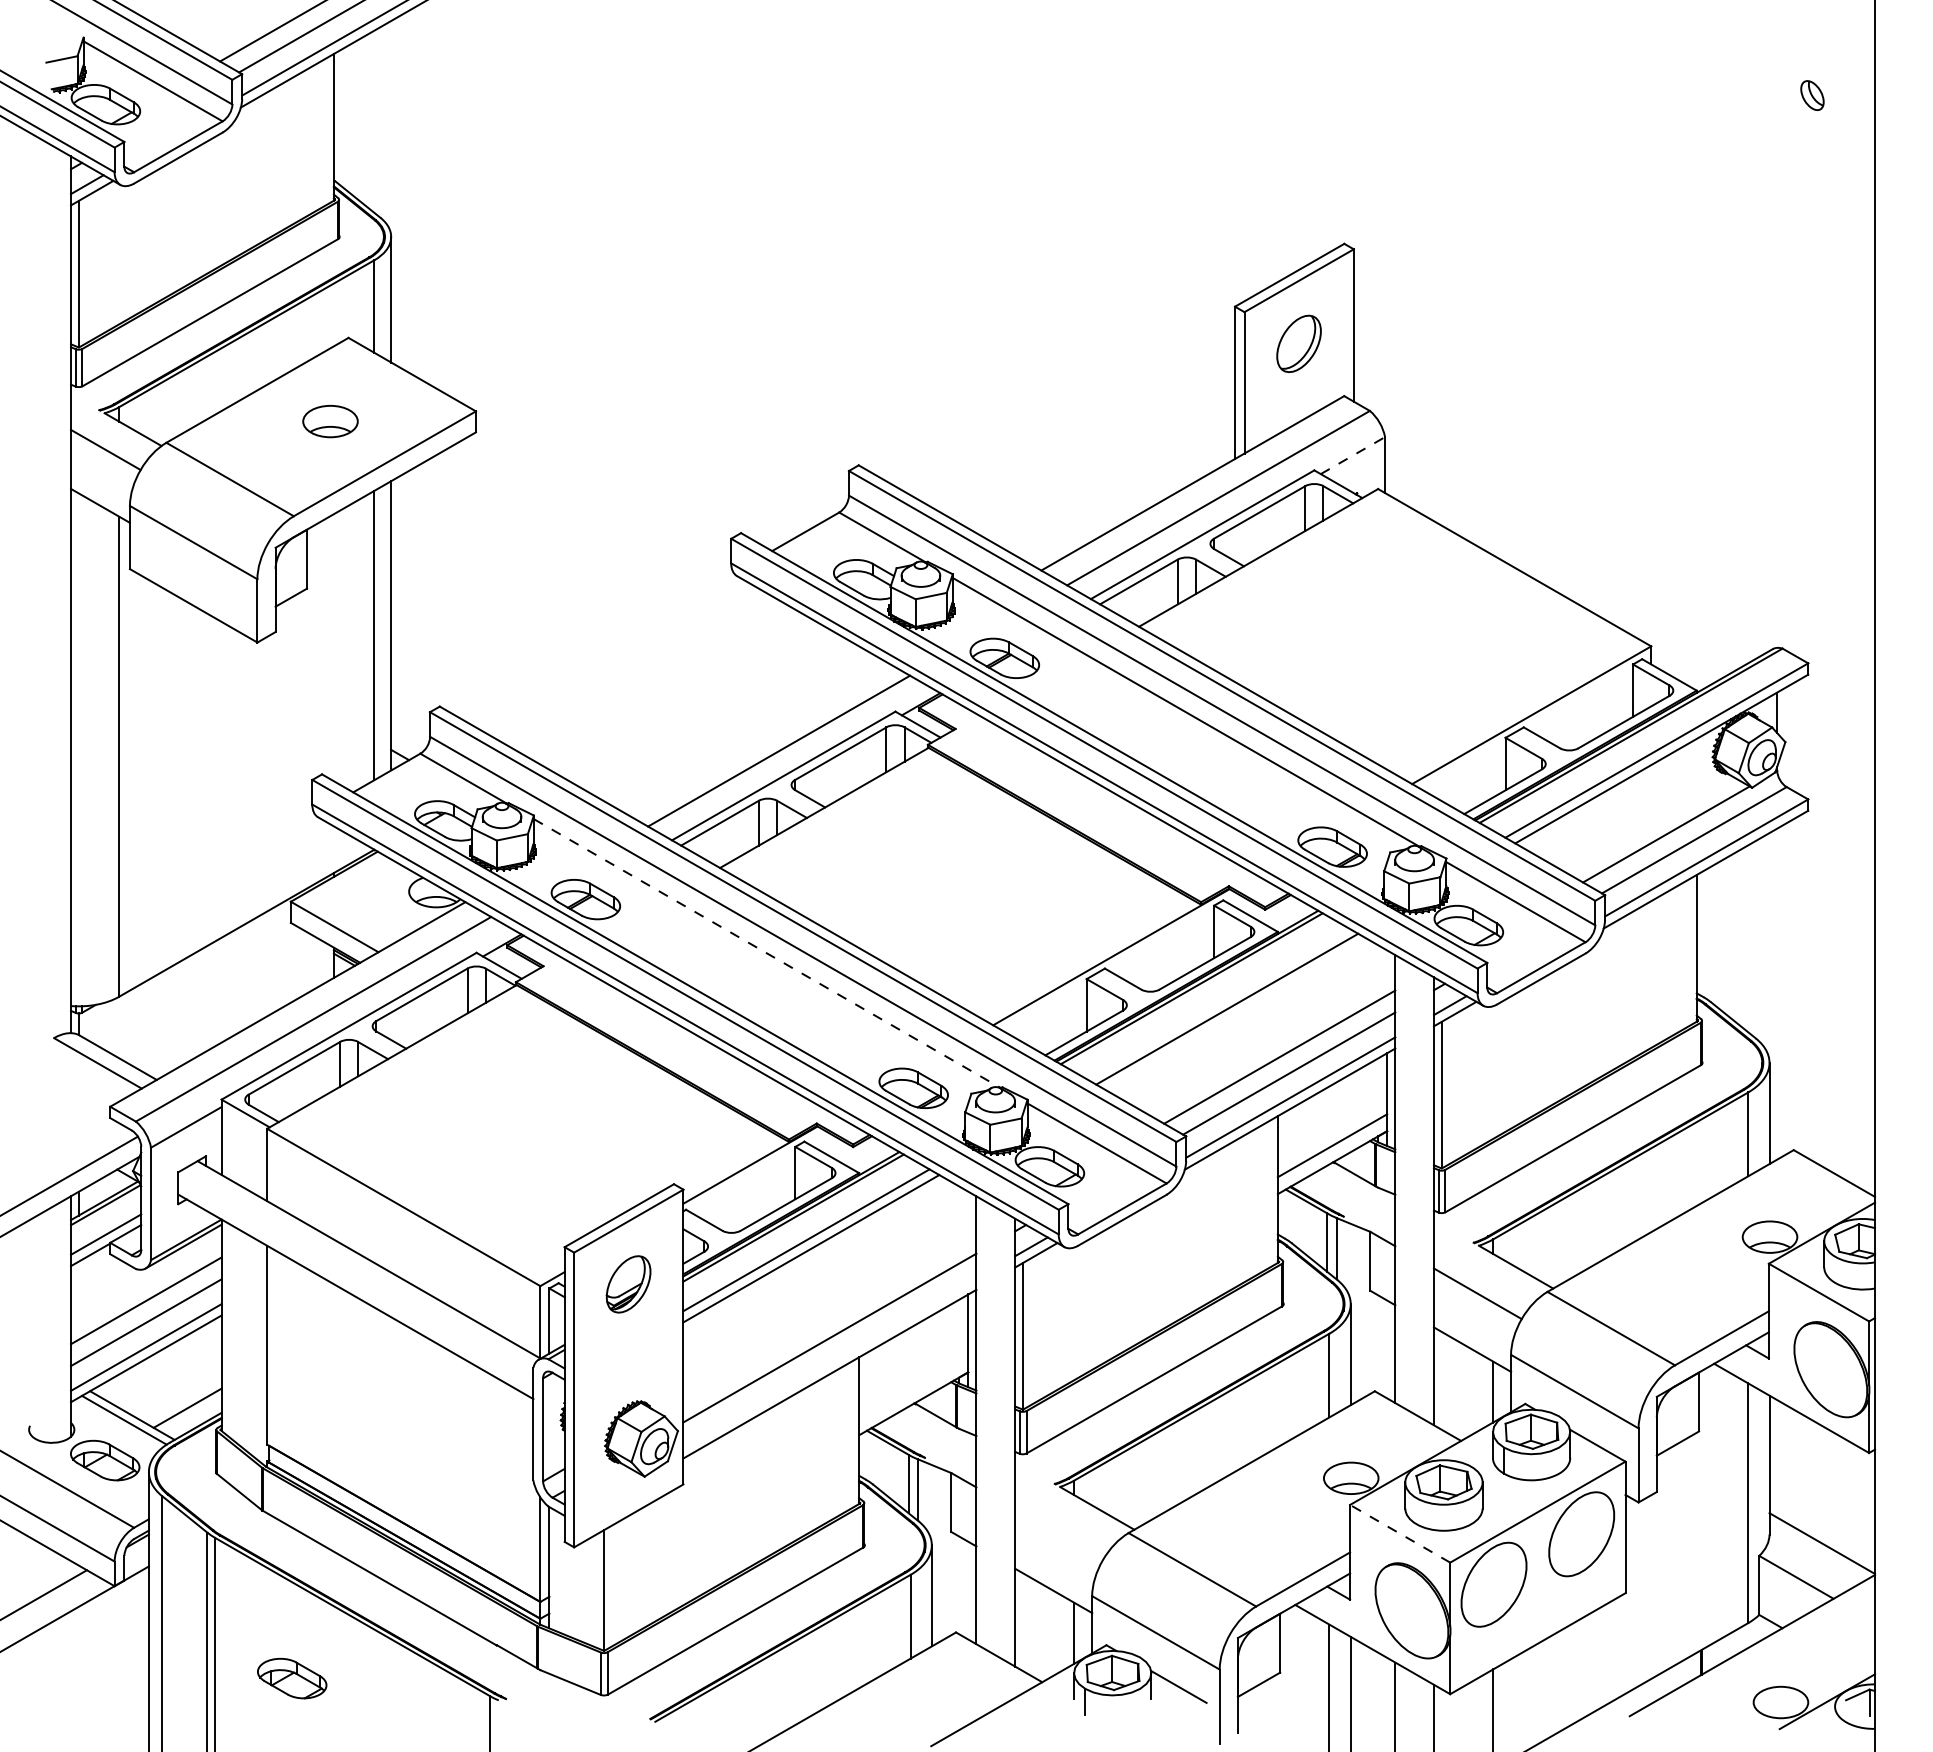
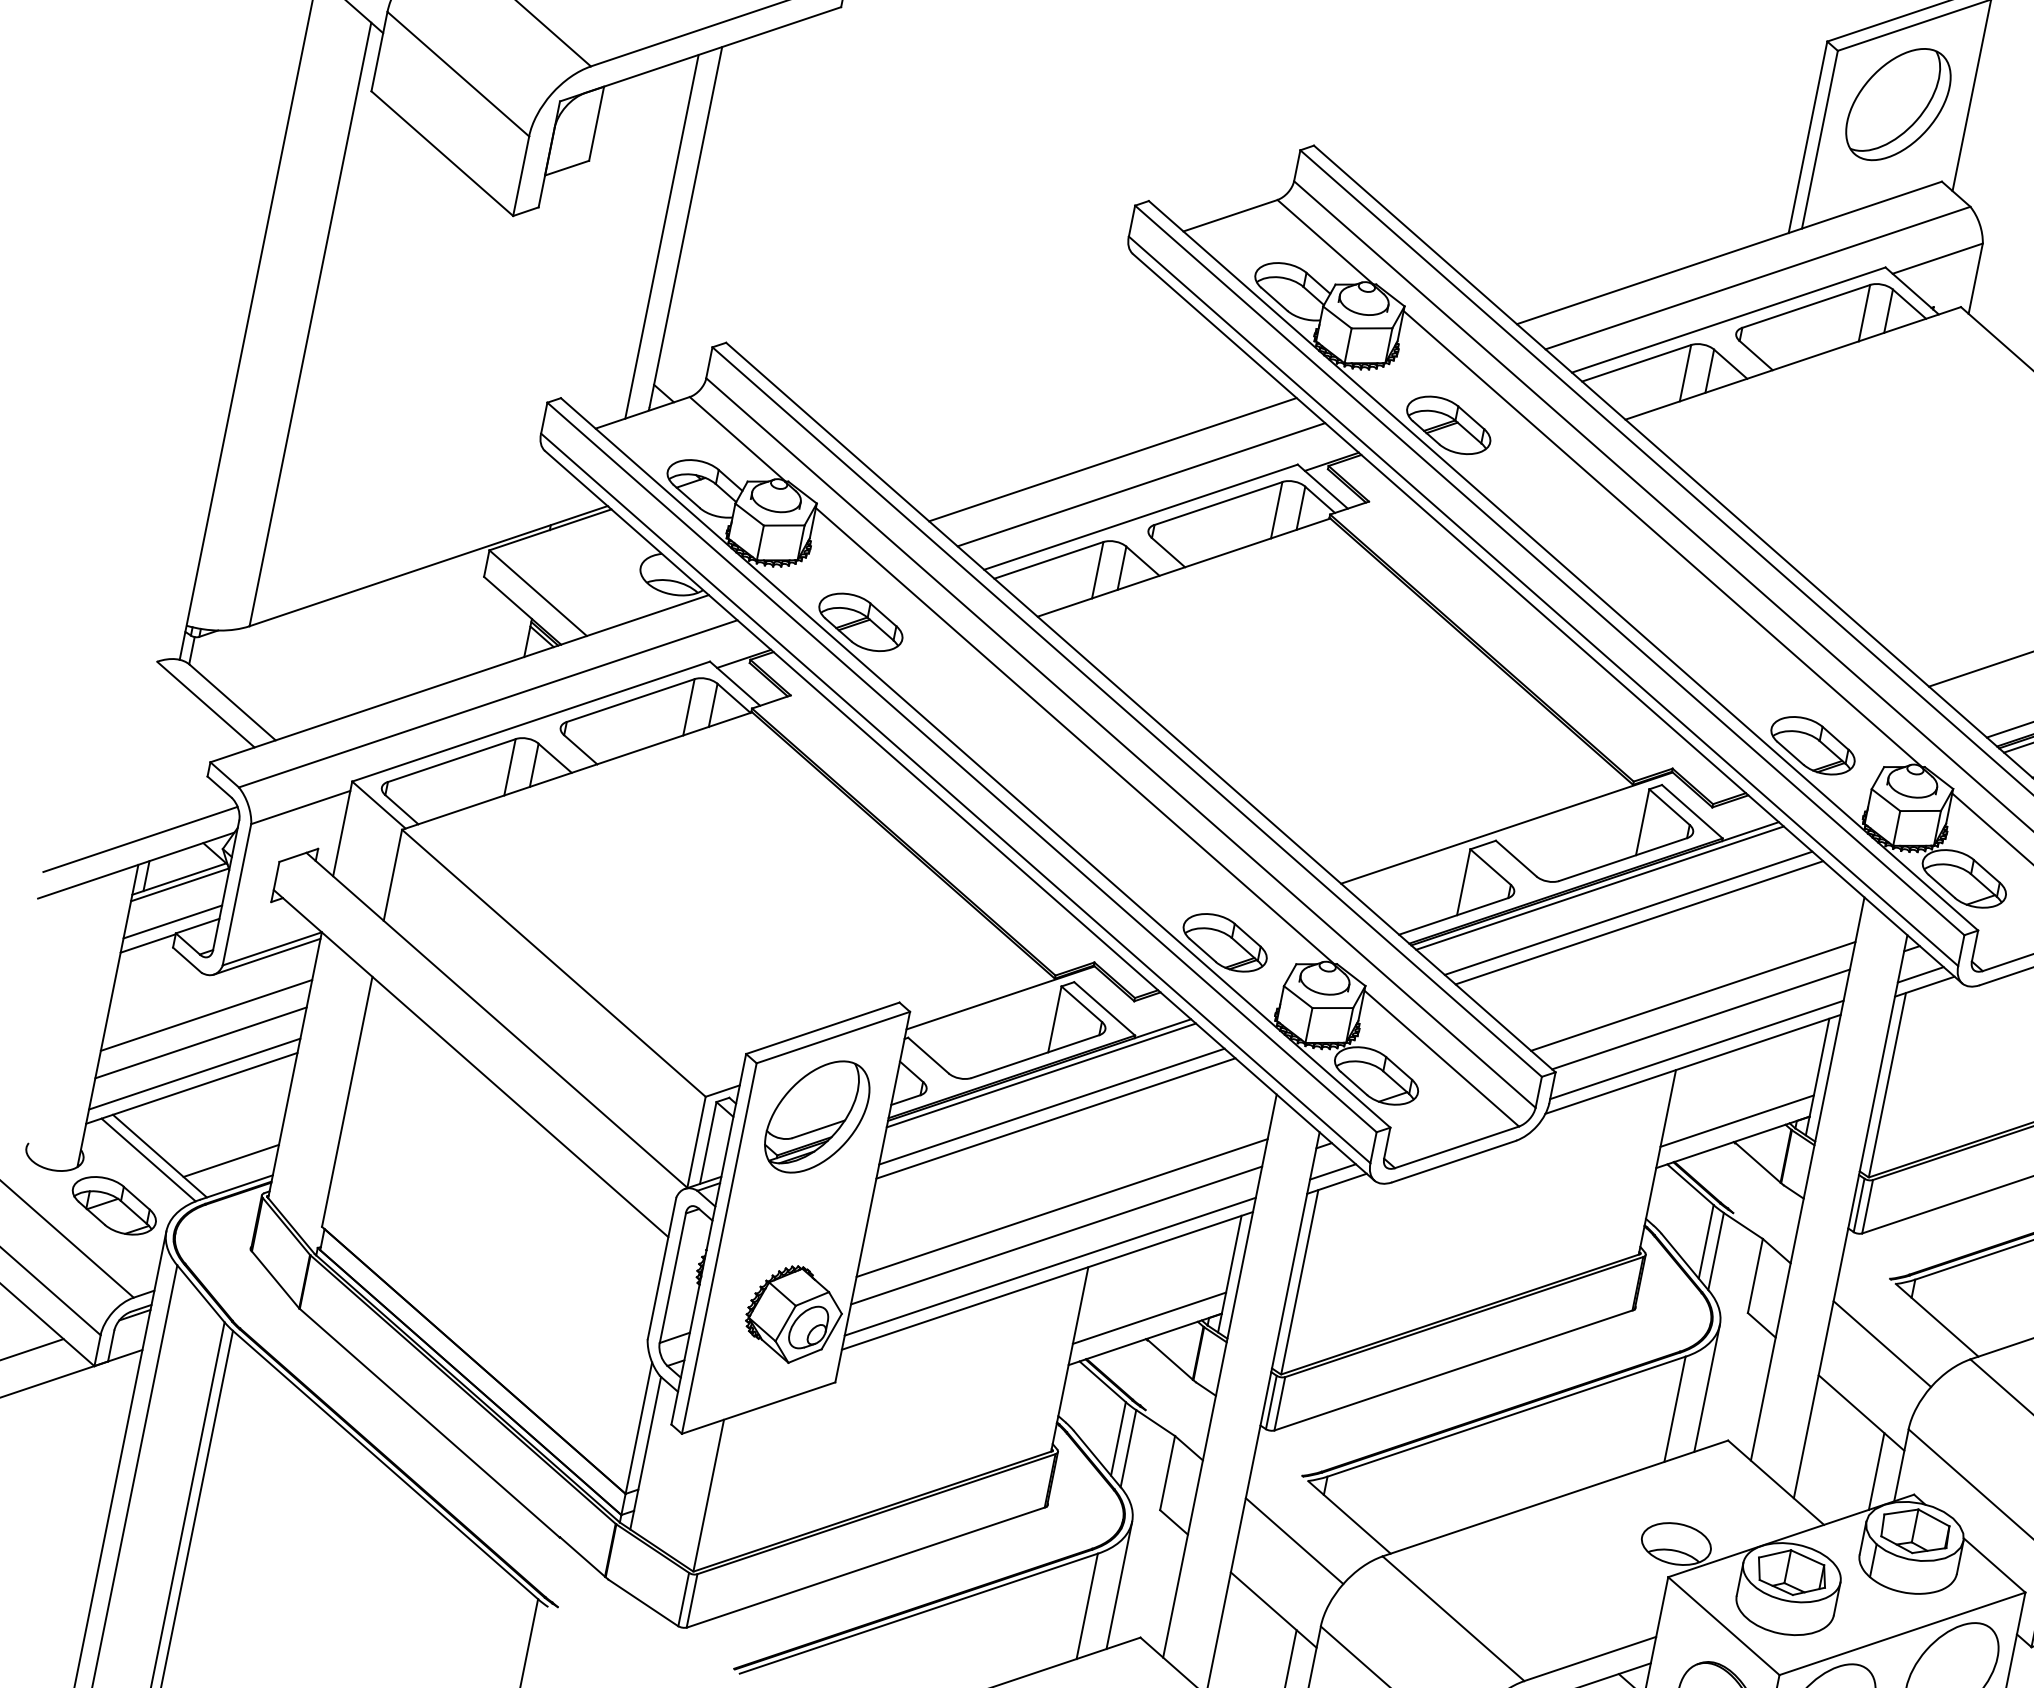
part: (1298, 343) -> (1897, 103), size x1.67
line: (1353, 455) -> (1938, 258), dashed -> solid
line: (753, 735) -> (1113, 458), added
line: (767, 953) -> (1075, 736), dashed -> solid
line: (1217, 1003) -> (1628, 913), added
part: (628, 1284) -> (816, 1117), size x1.67
line: (829, 1315) -> (1061, 1207), added
line: (829, 1362) -> (1049, 1266), added
line: (913, 1386) -> (1149, 1317), added
line: (1400, 1533) -> (1724, 1625), dashed -> solid
line: (1058, 1534) -> (1294, 1540), added
part: (292, 1678) -> (294, 1527), removed

